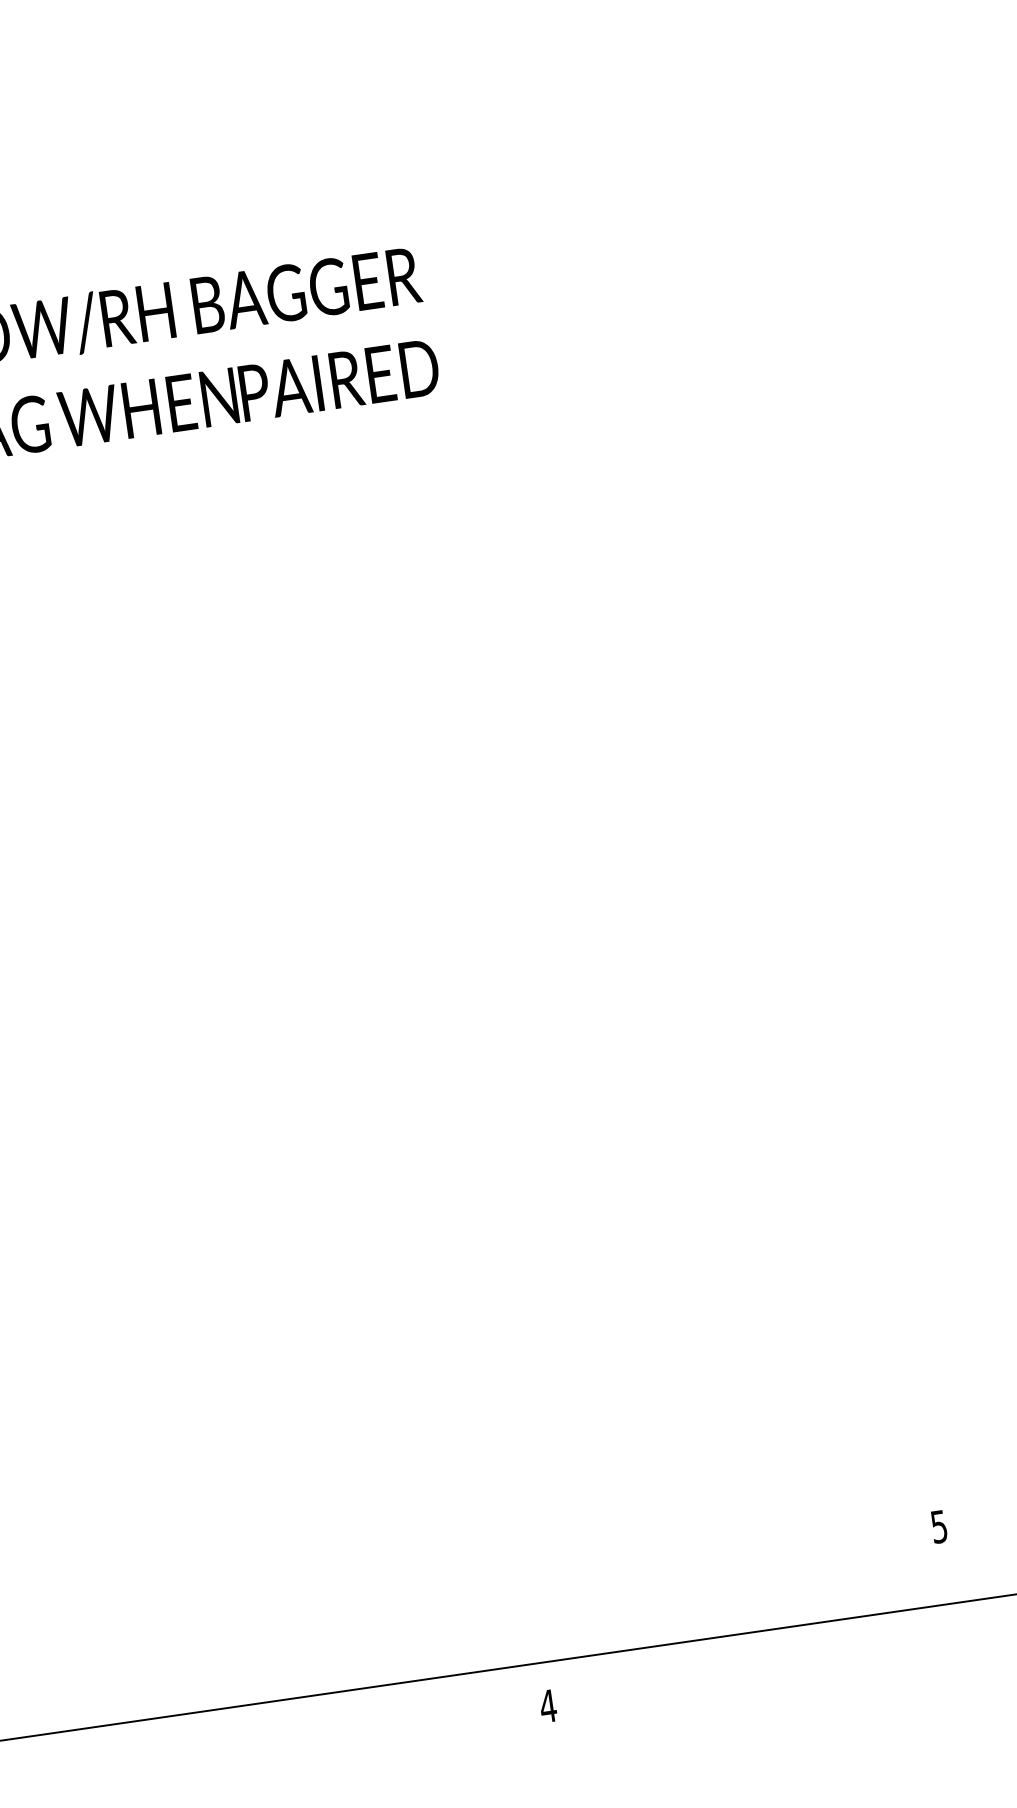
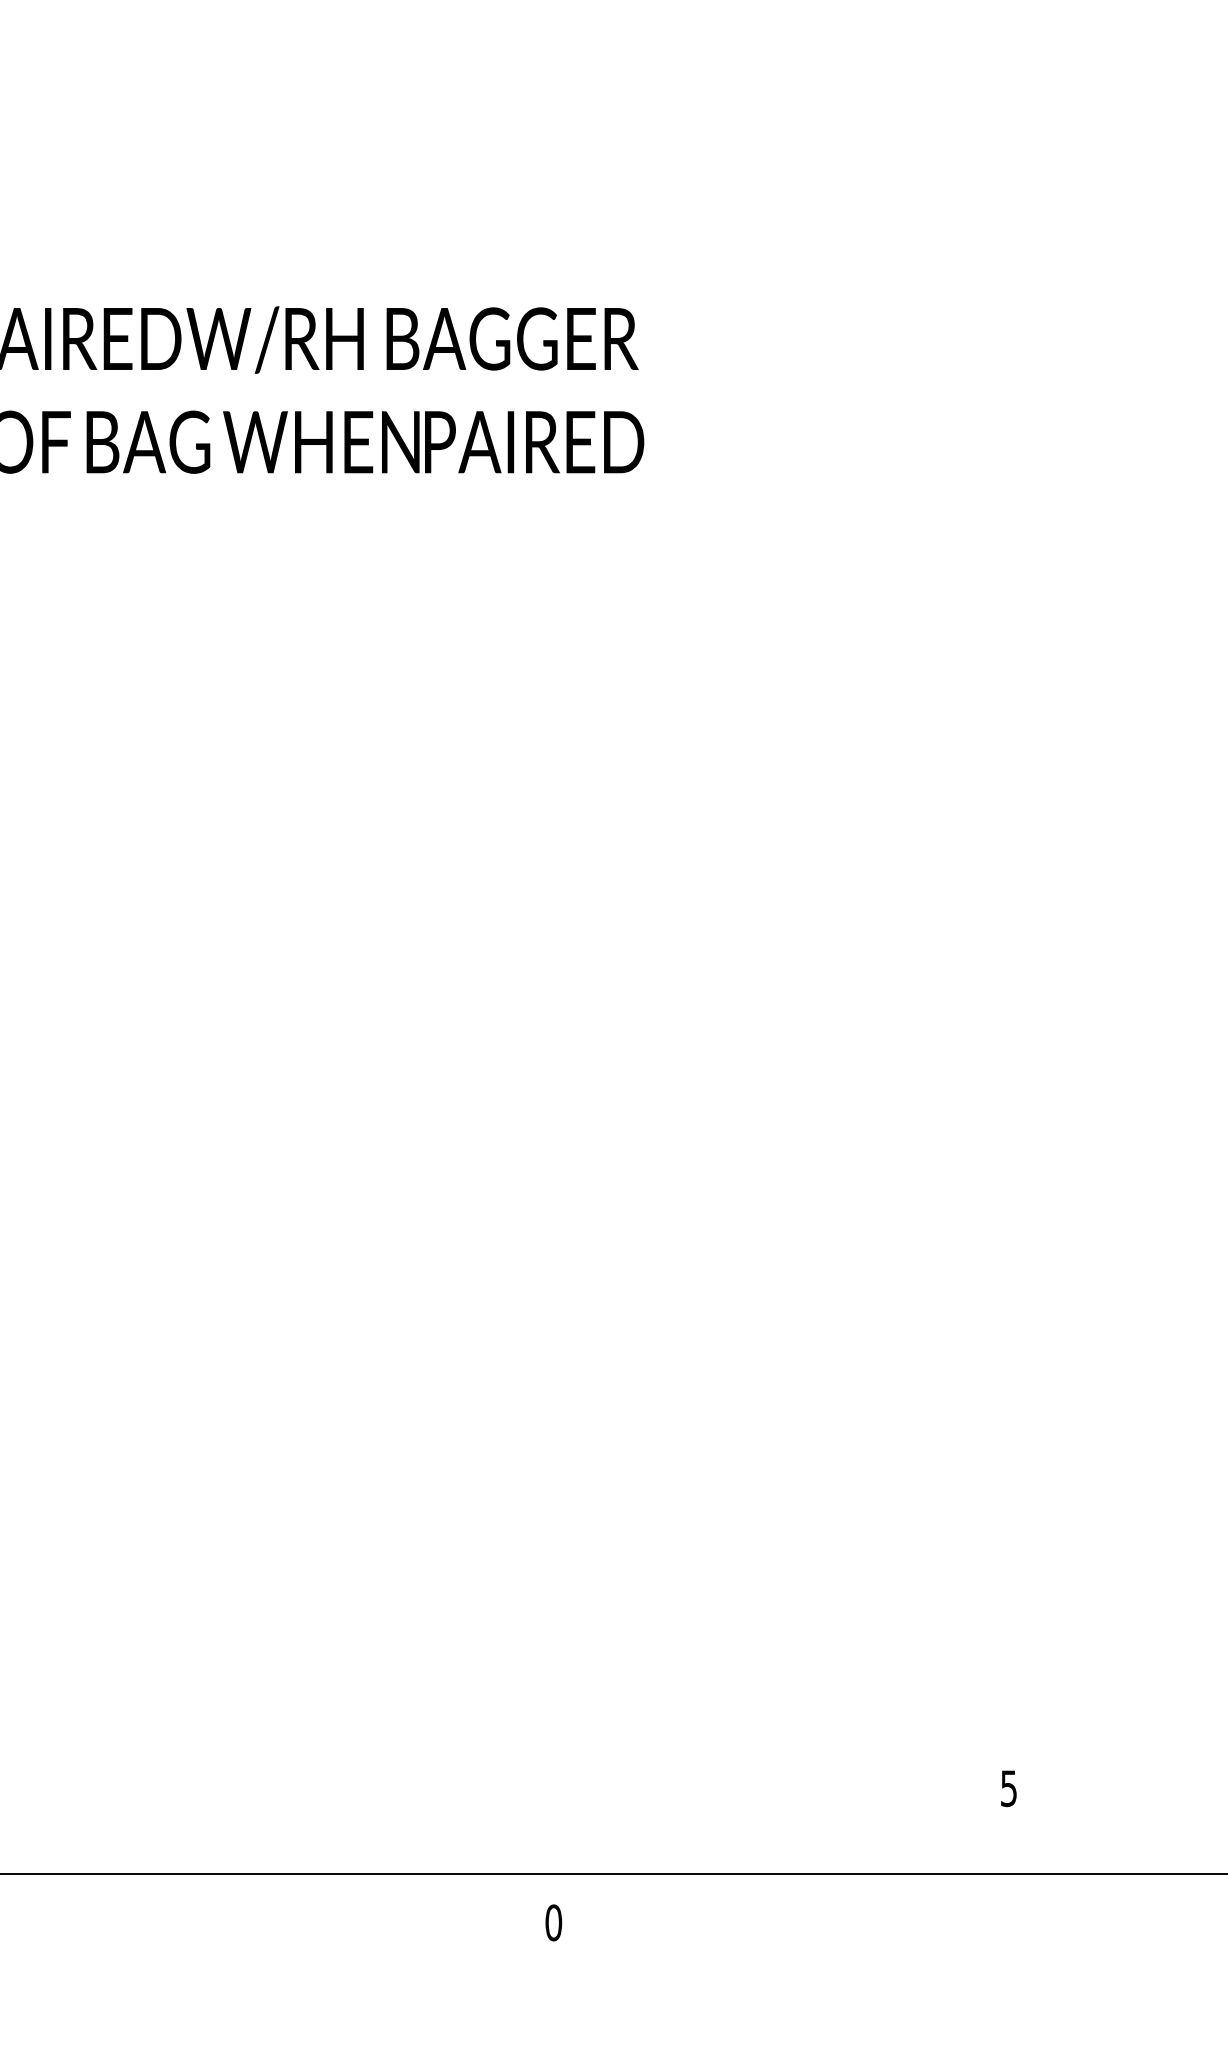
text: (547, 1705) -> (553, 1922), 4 -> 0

